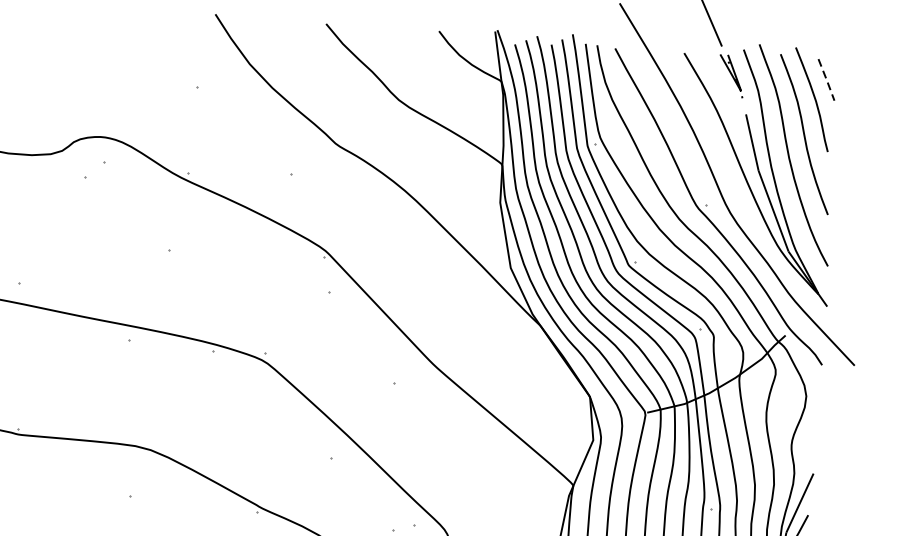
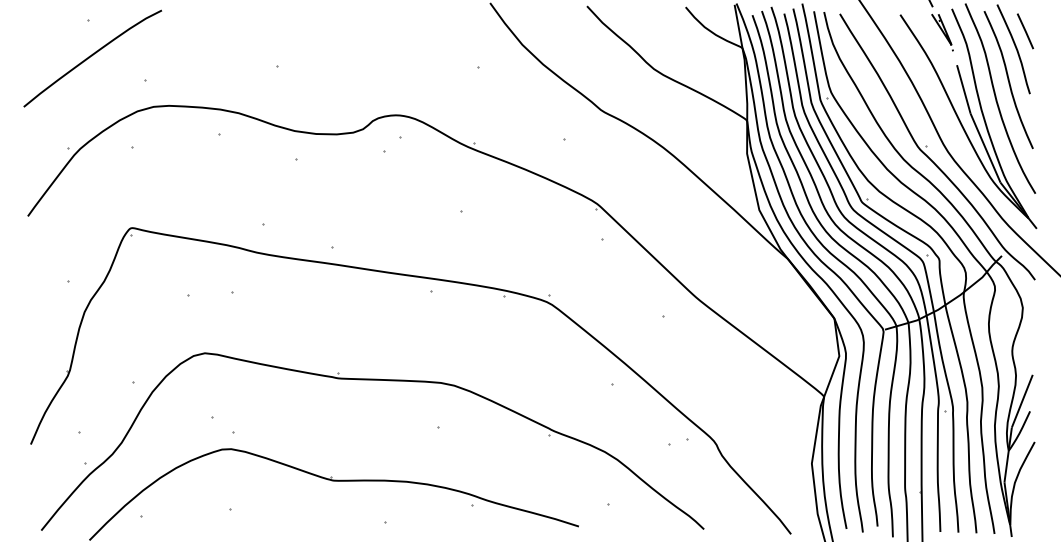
line: (827, 81) -> (1026, 32), dashed -> solid

